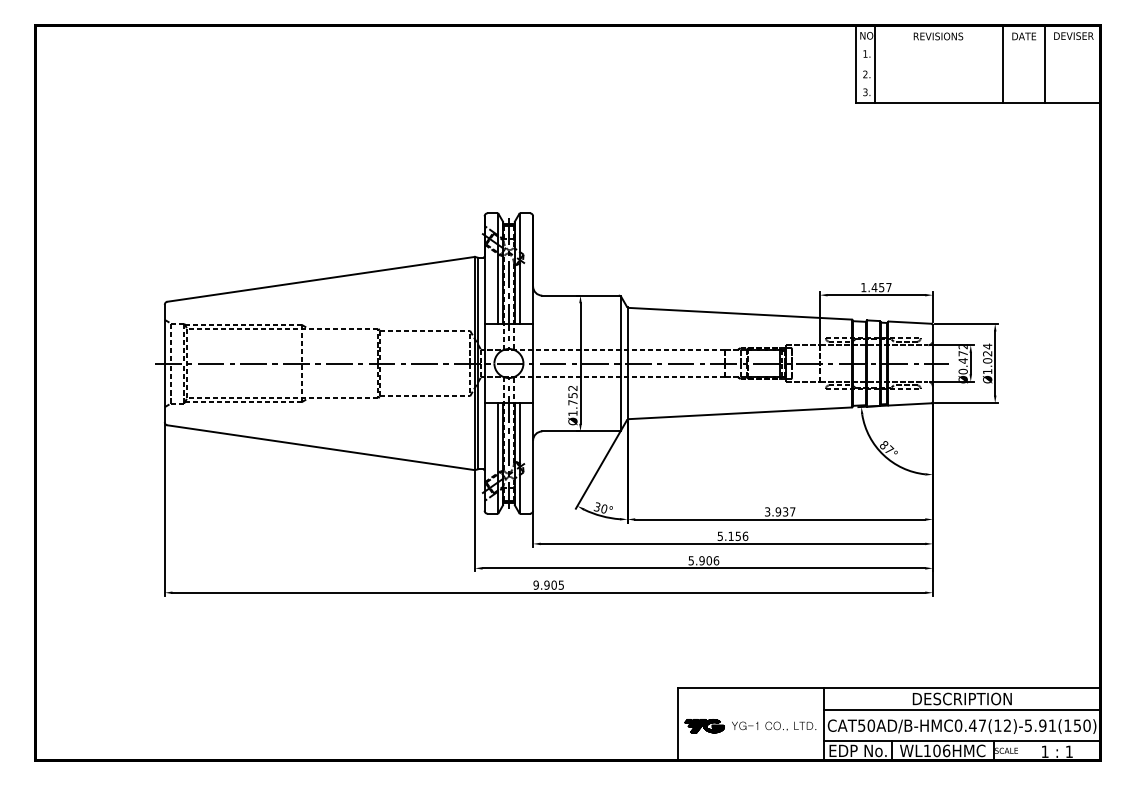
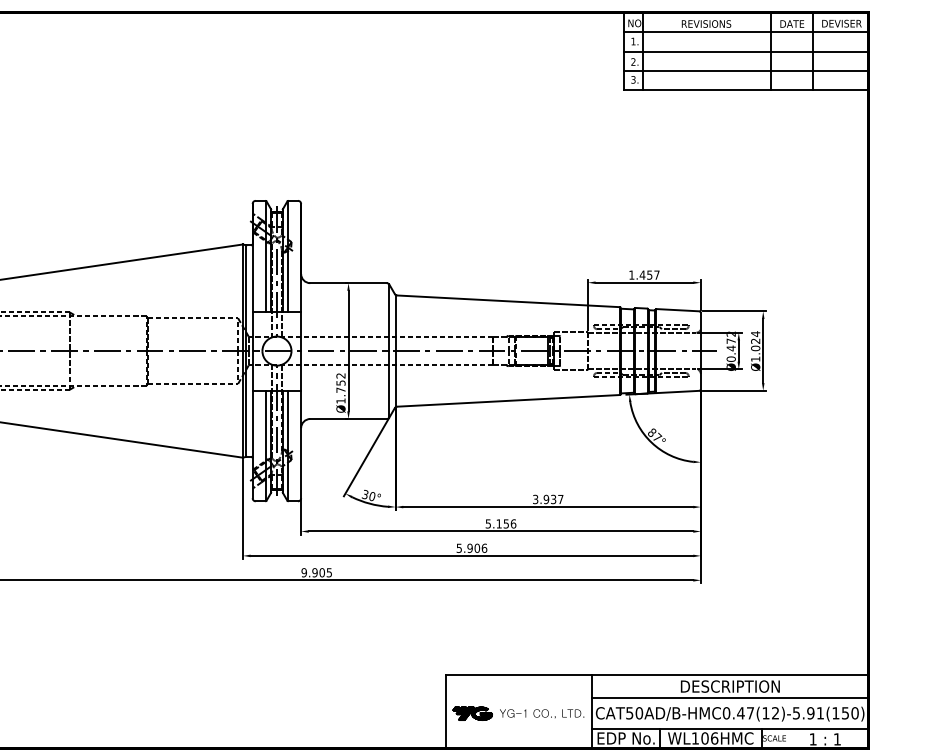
line: (978, 44) -> (746, 32), added
line: (978, 64) -> (746, 52), added
line: (978, 83) -> (746, 71), added

